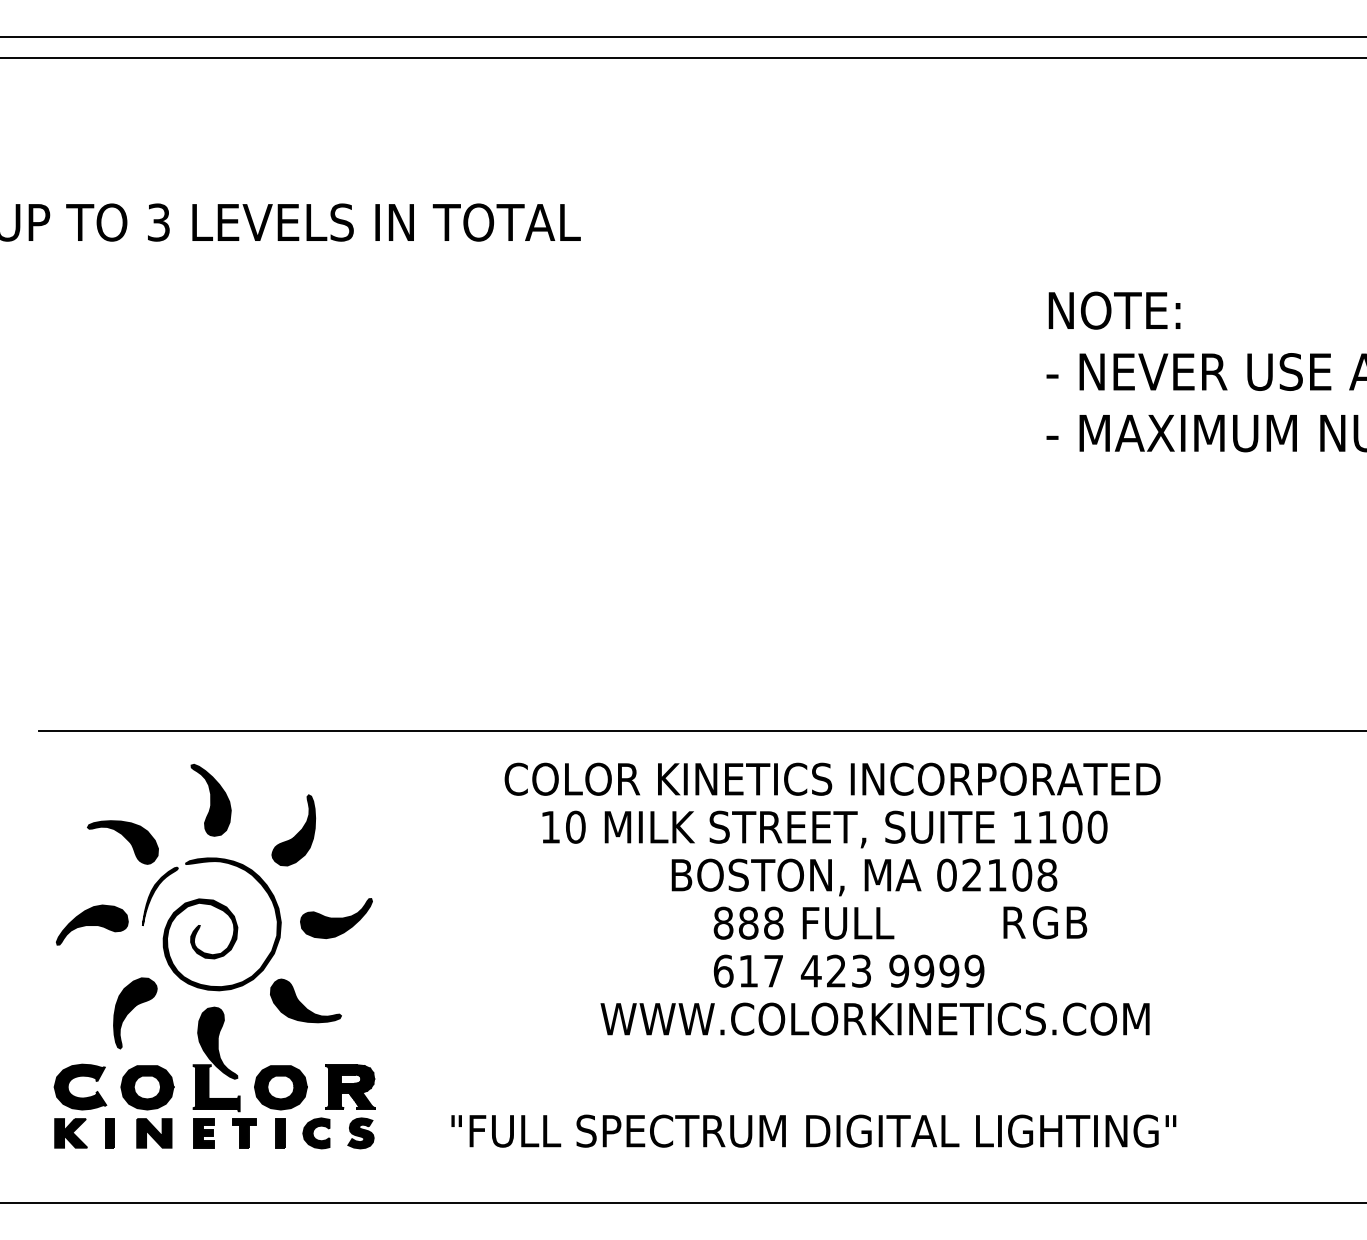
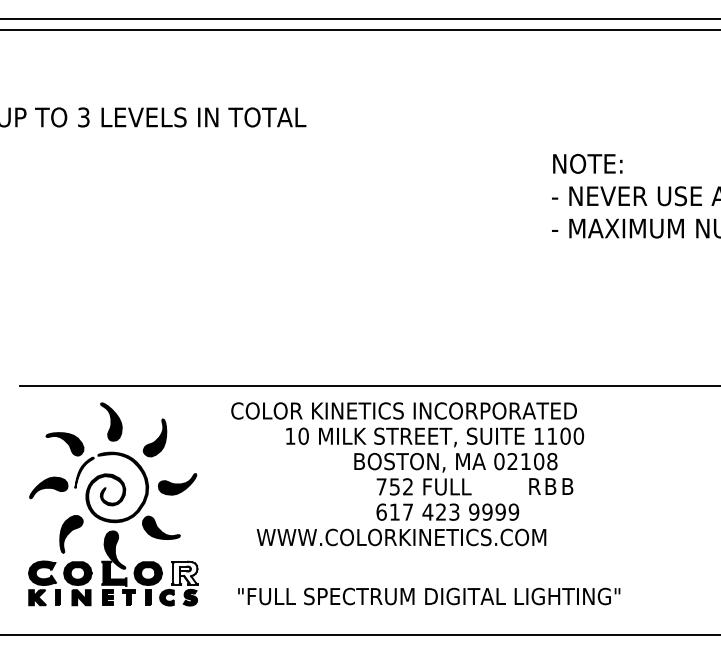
text: (831, 778) -> (403, 410), moved
text: (747, 922) -> (394, 486), 888 -> 752
text: (1043, 922) -> (550, 486), G -> B
text: (875, 1019) -> (401, 537), moved
fill: (349, 1085) -> (184, 572), removed

